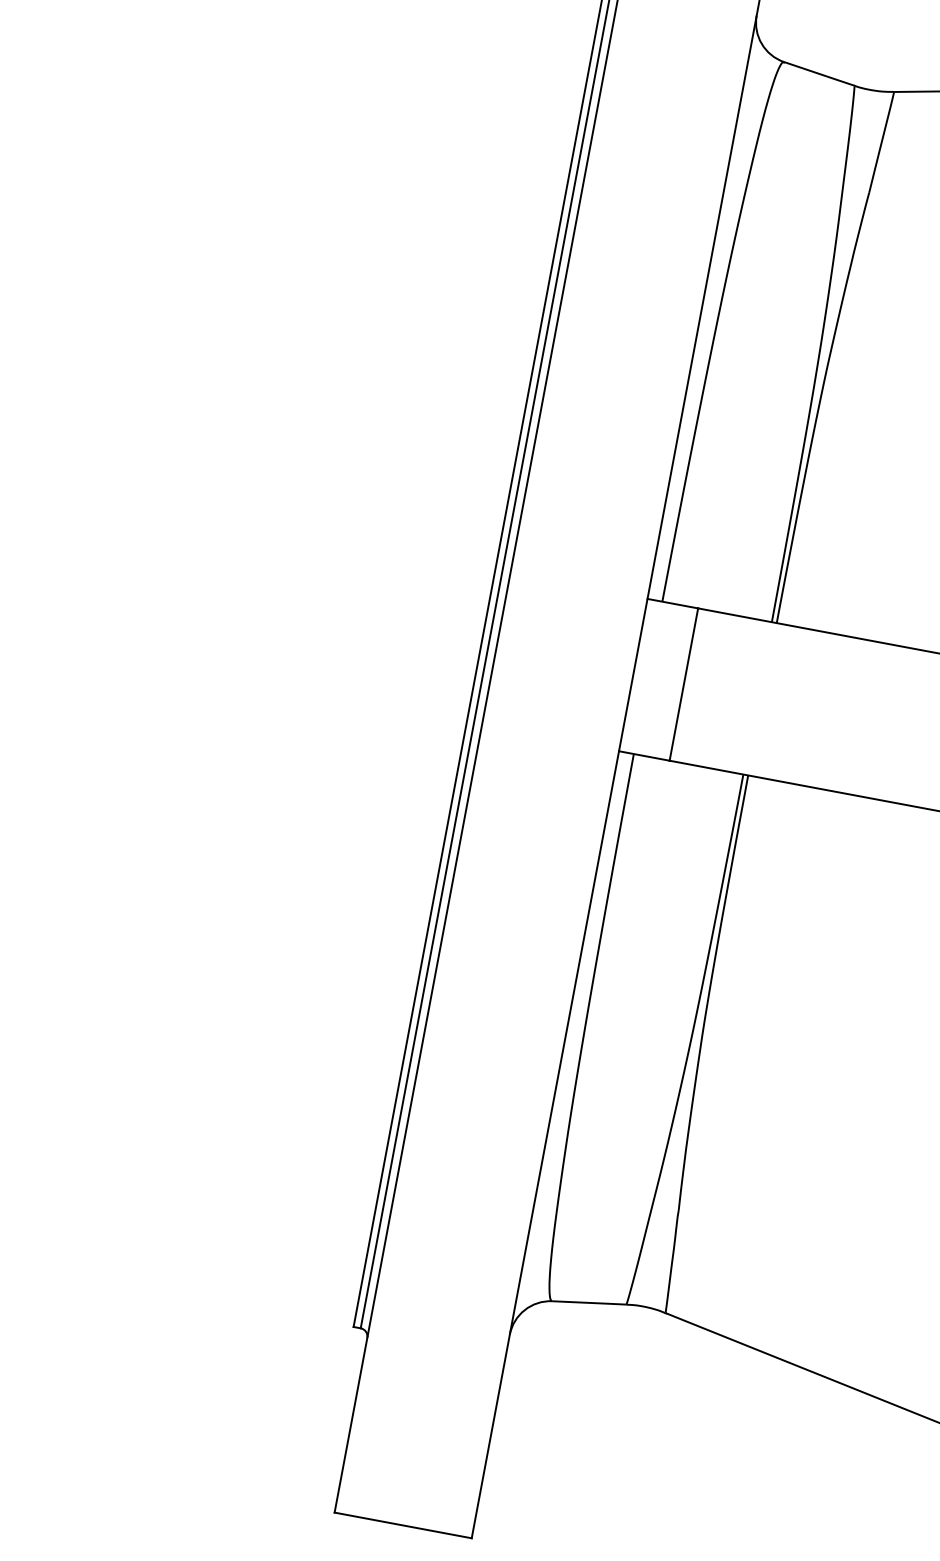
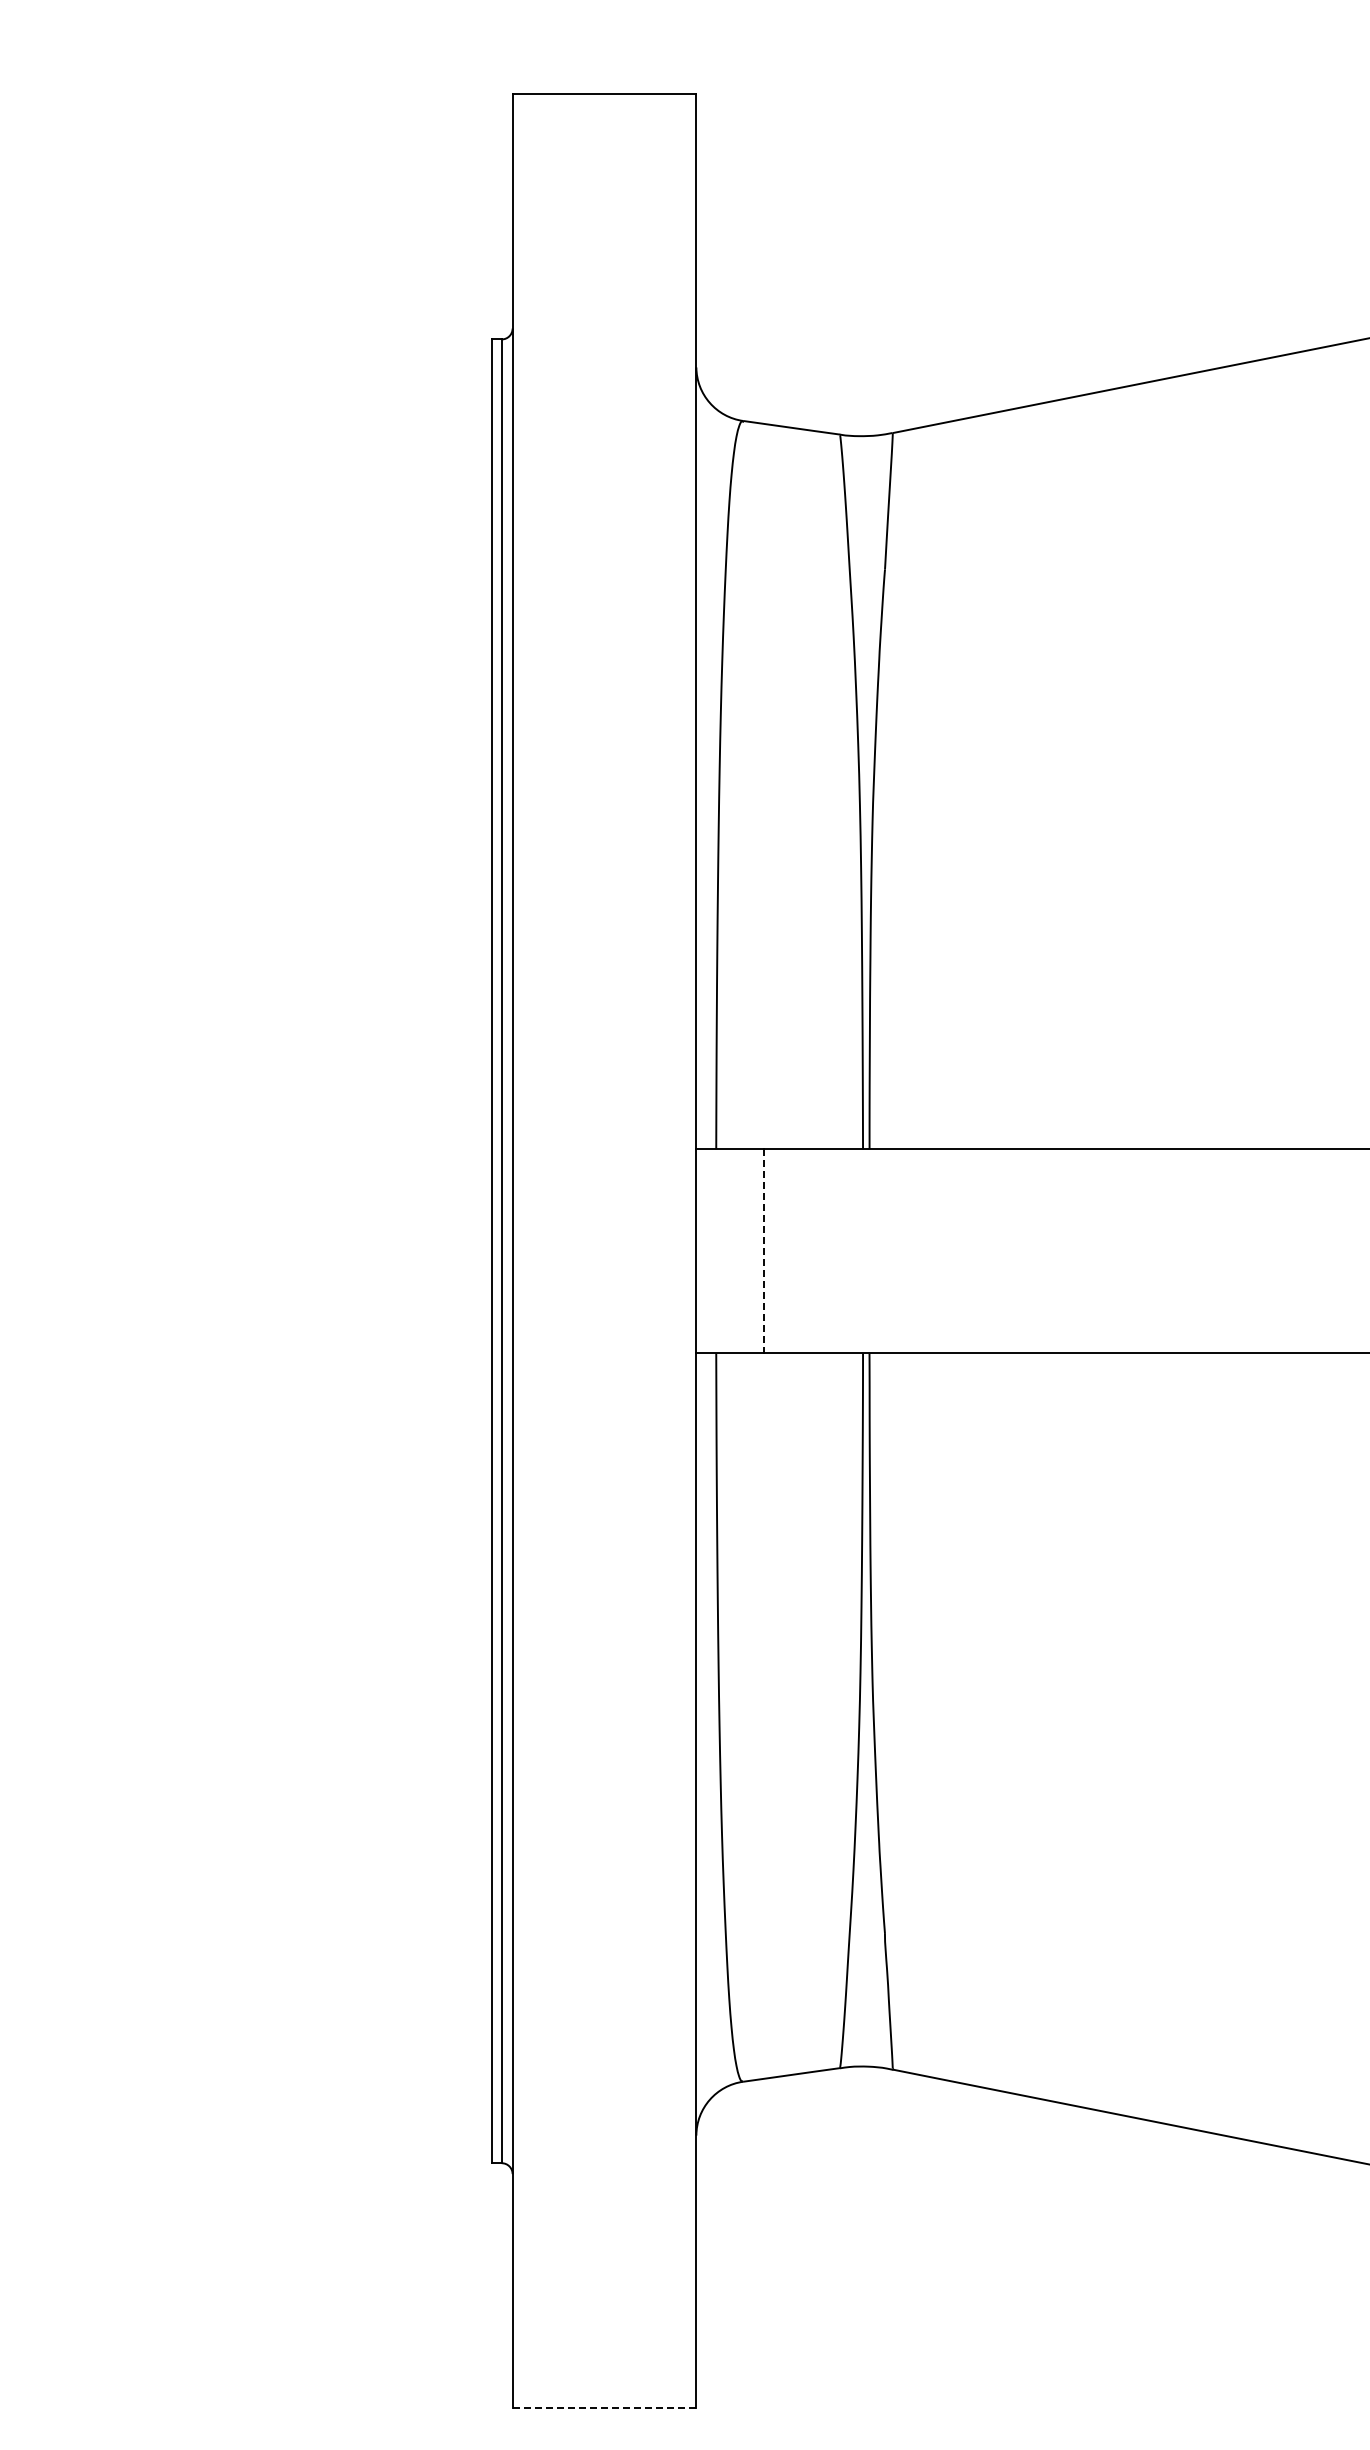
line: (684, 684) -> (764, 1251), solid -> dashed
line: (403, 1525) -> (604, 2408), solid -> dashed

